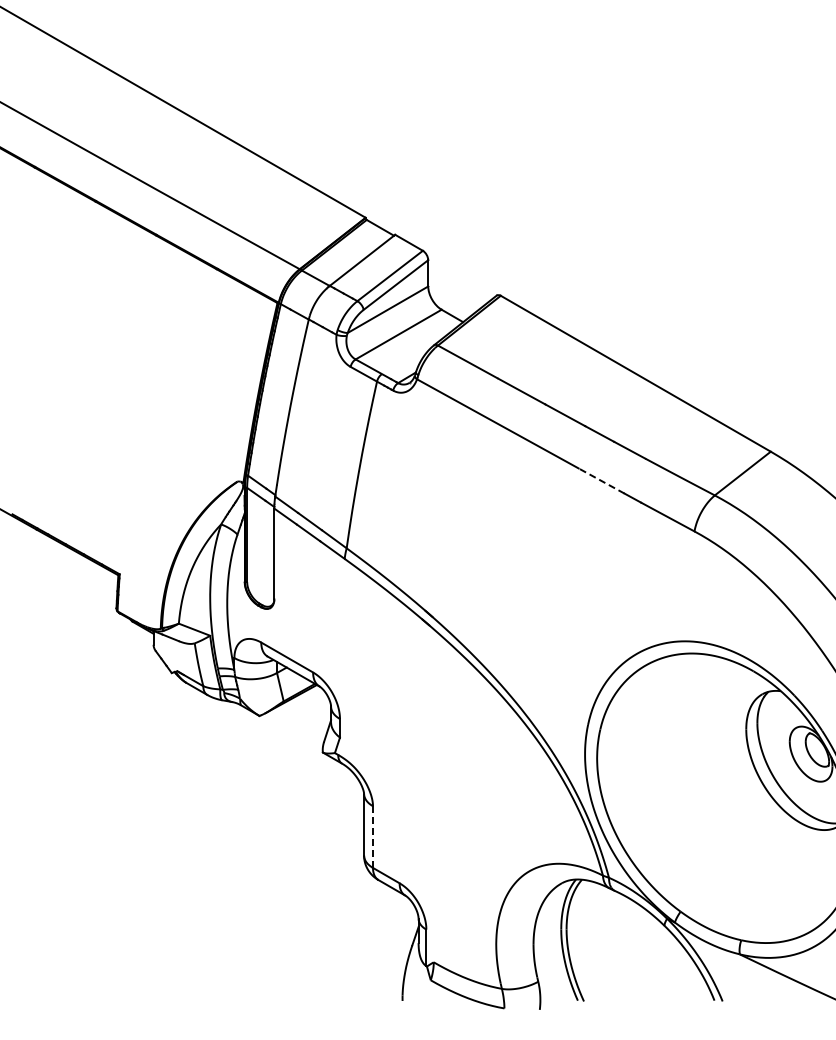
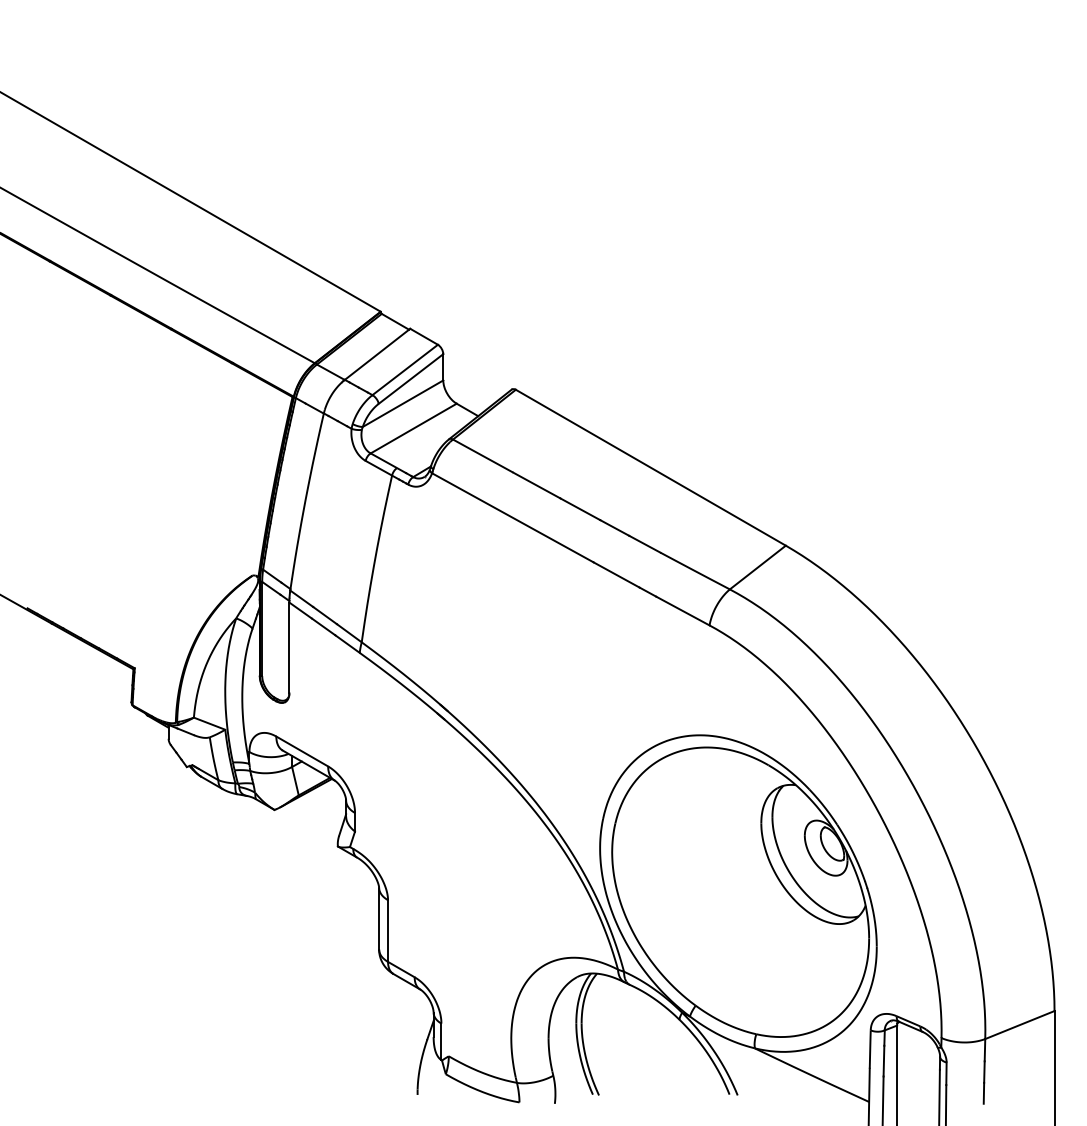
line: (601, 480) -> (616, 574), dashed -> solid
line: (373, 837) -> (388, 931), dashed -> solid

